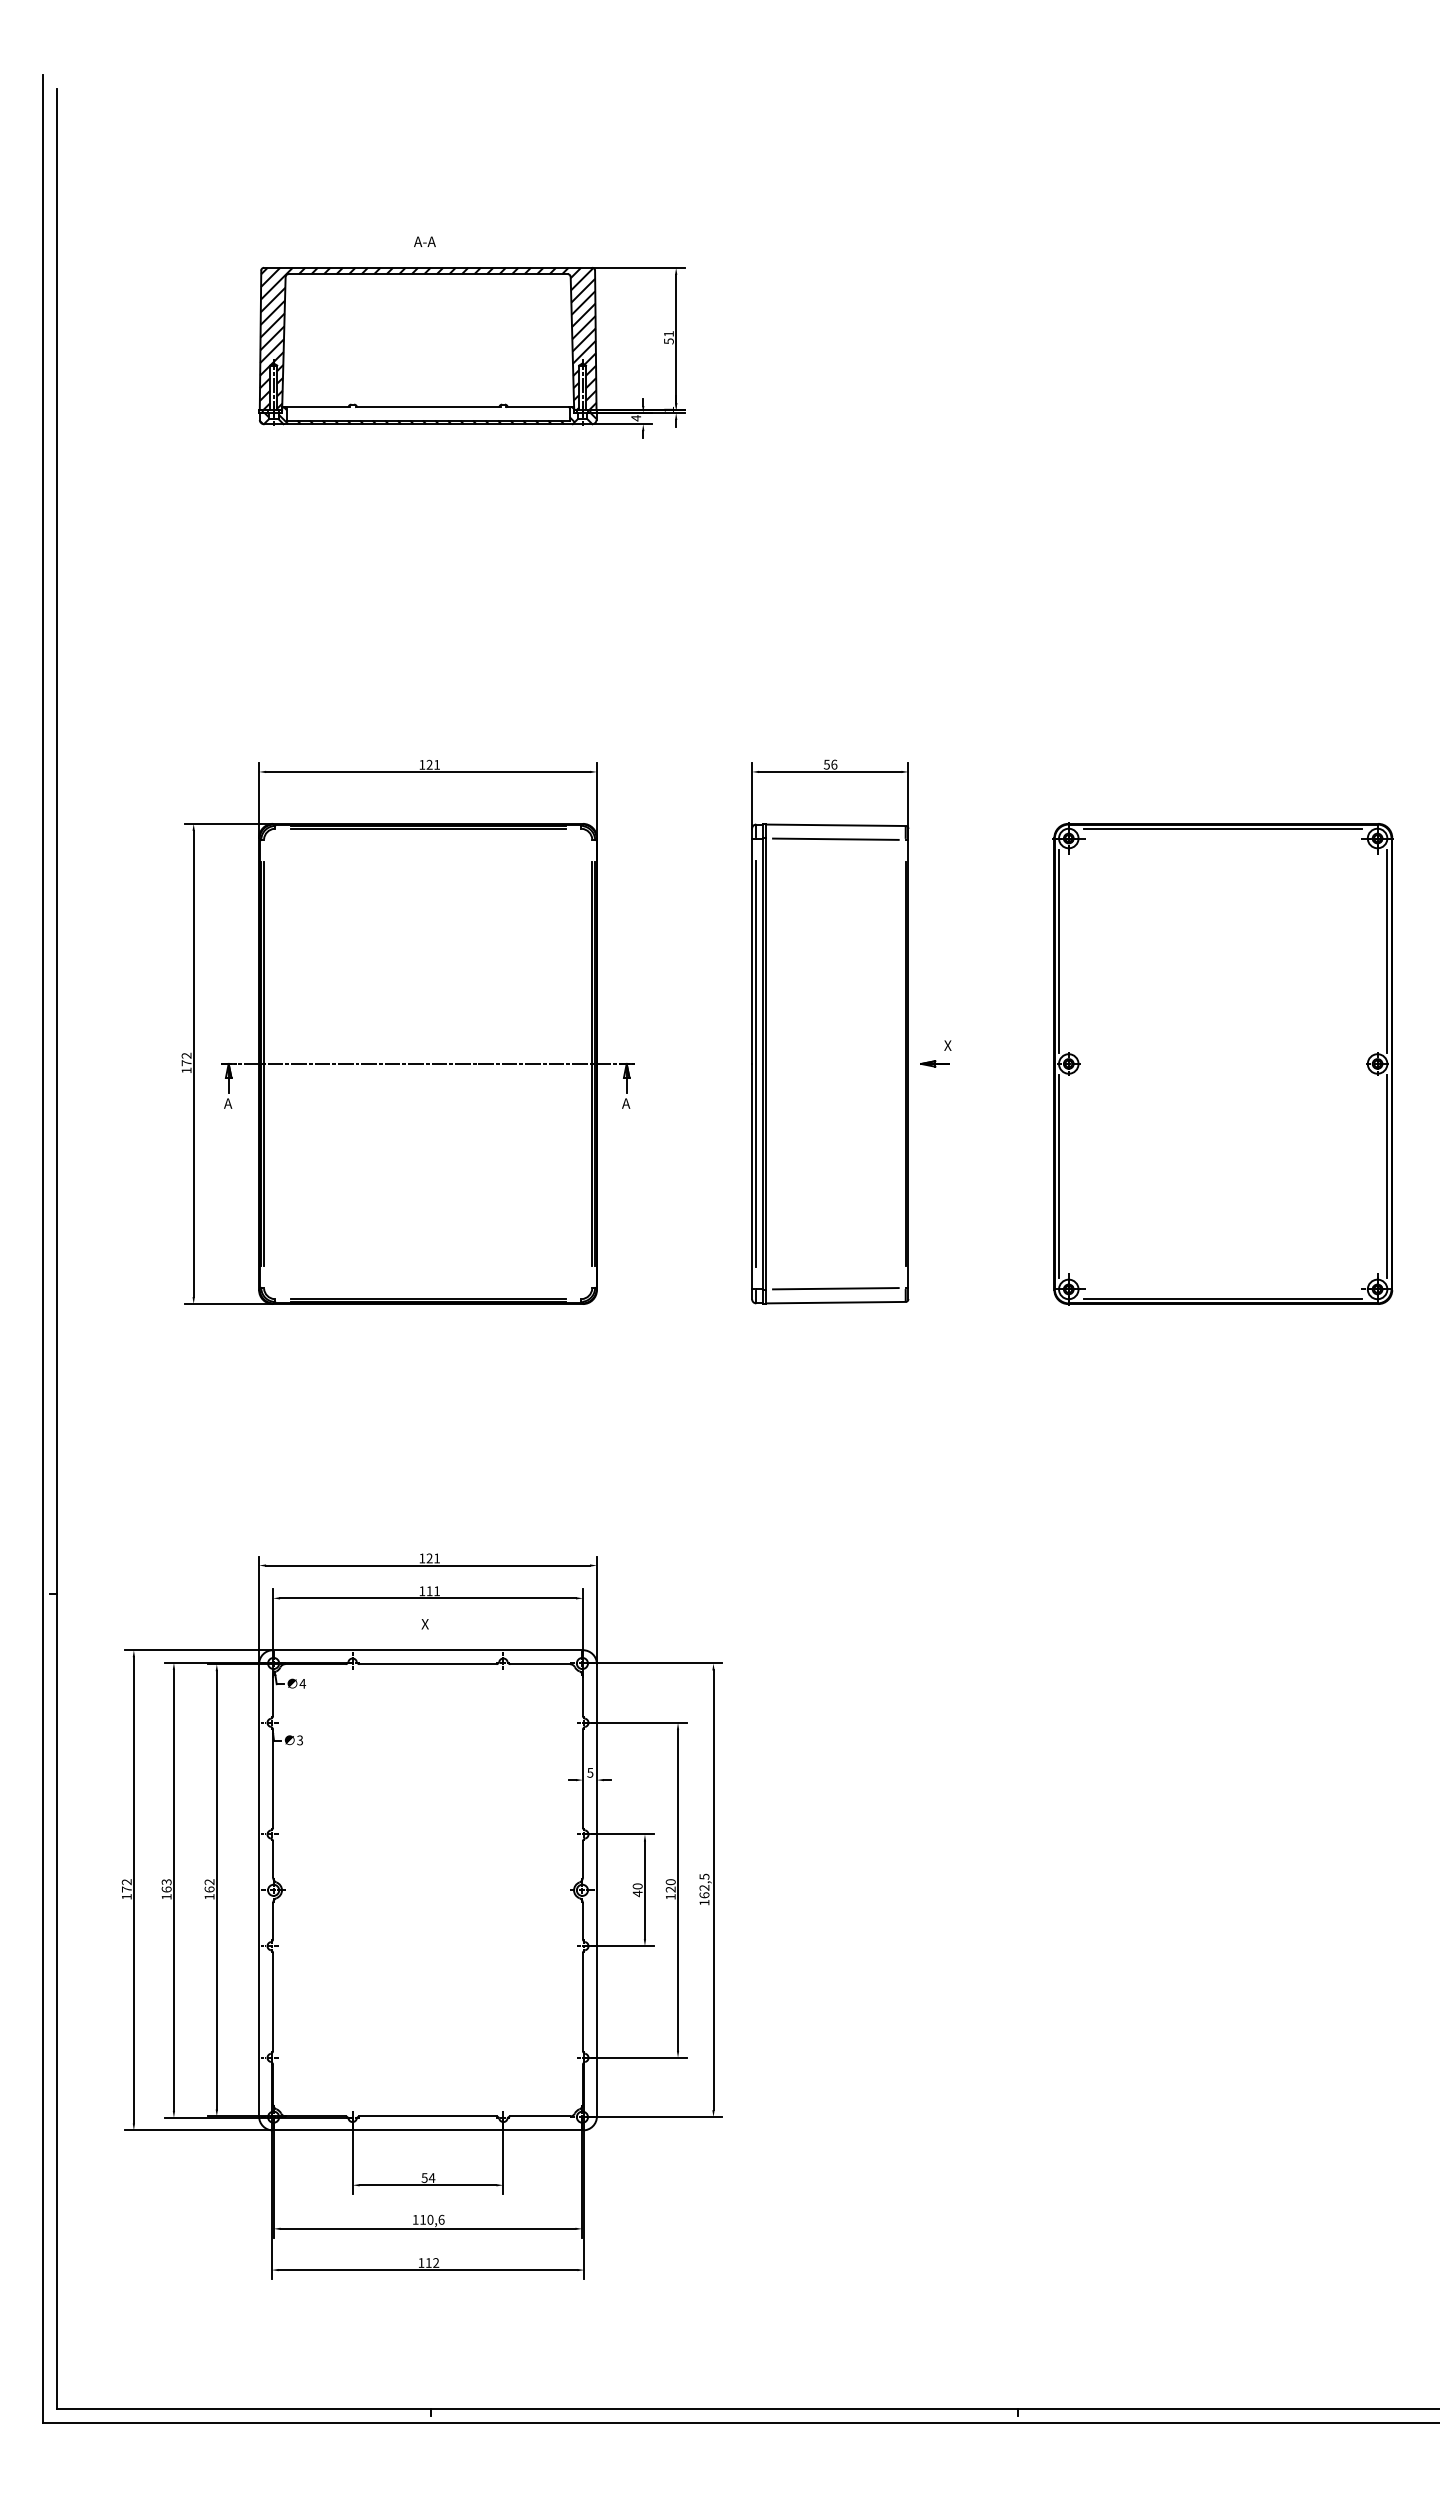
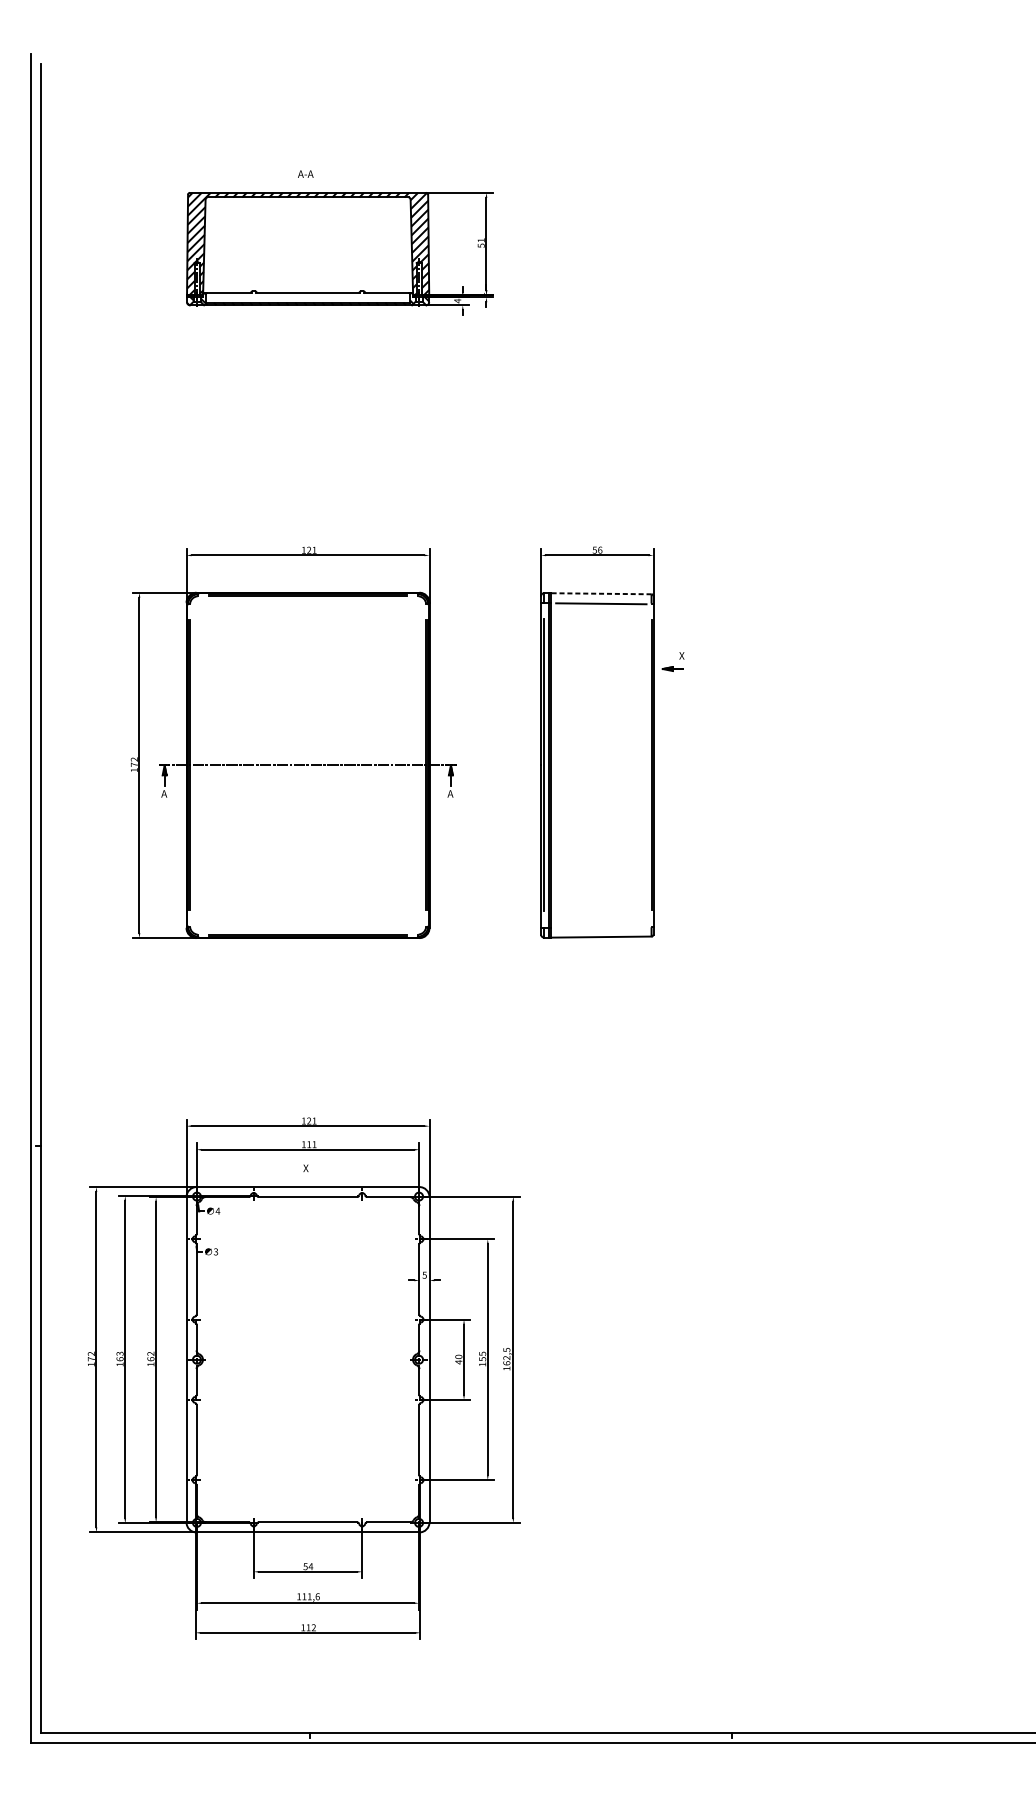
line: (835, 825) -> (601, 593), solid -> dashed
part: (935, 1060) -> (672, 666), moved
part: (1222, 1063) -> (879, 765), removed
line: (835, 1288) -> (601, 926), removed
text: (670, 1885) -> (482, 1356), 120 -> 155
text: (430, 2219) -> (309, 1596), 110,6 -> 111,6

